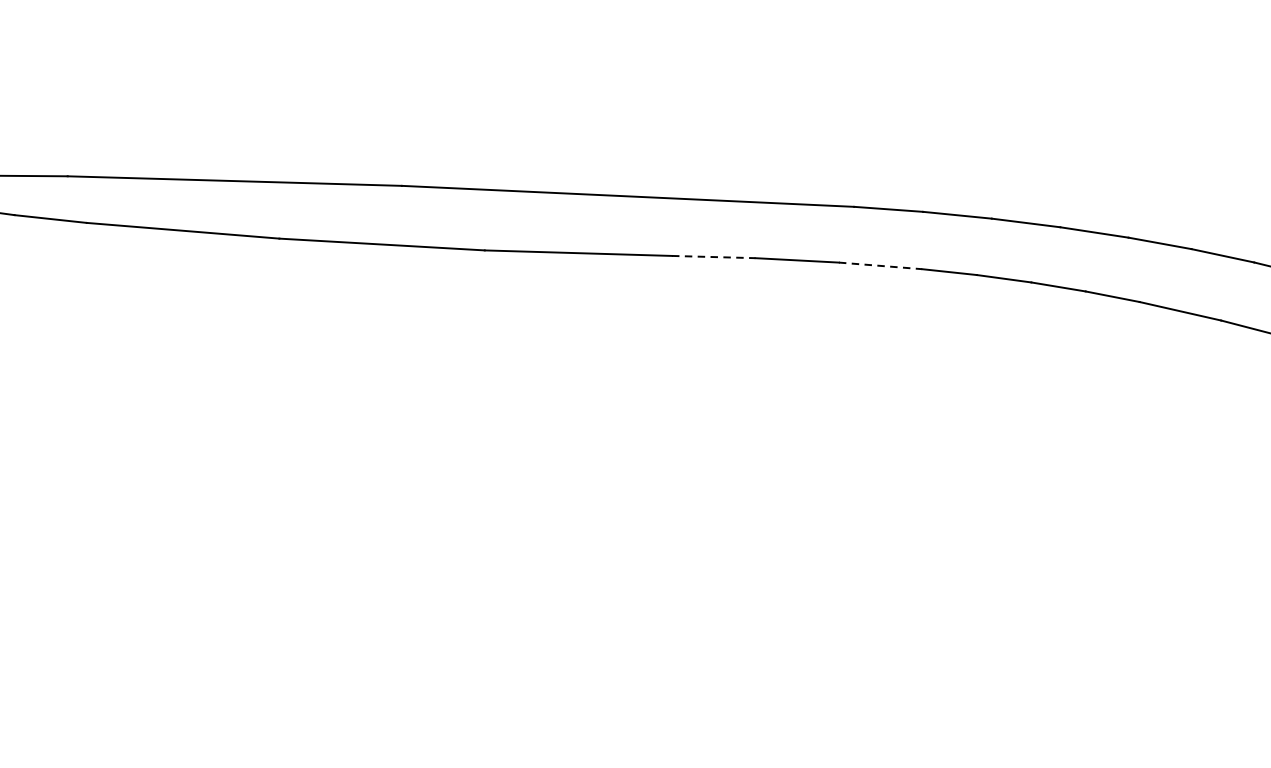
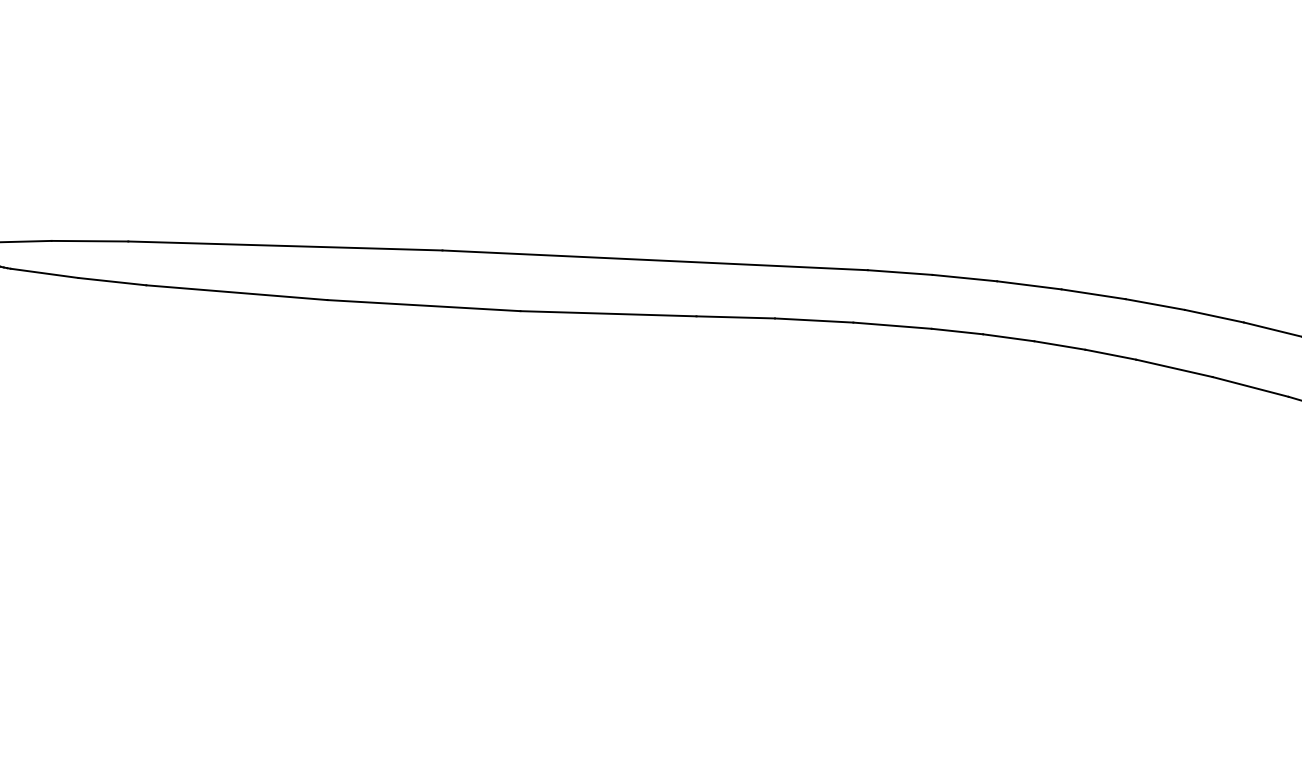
line: (714, 257) -> (736, 317), dashed -> solid
line: (881, 265) -> (893, 325), dashed -> solid

